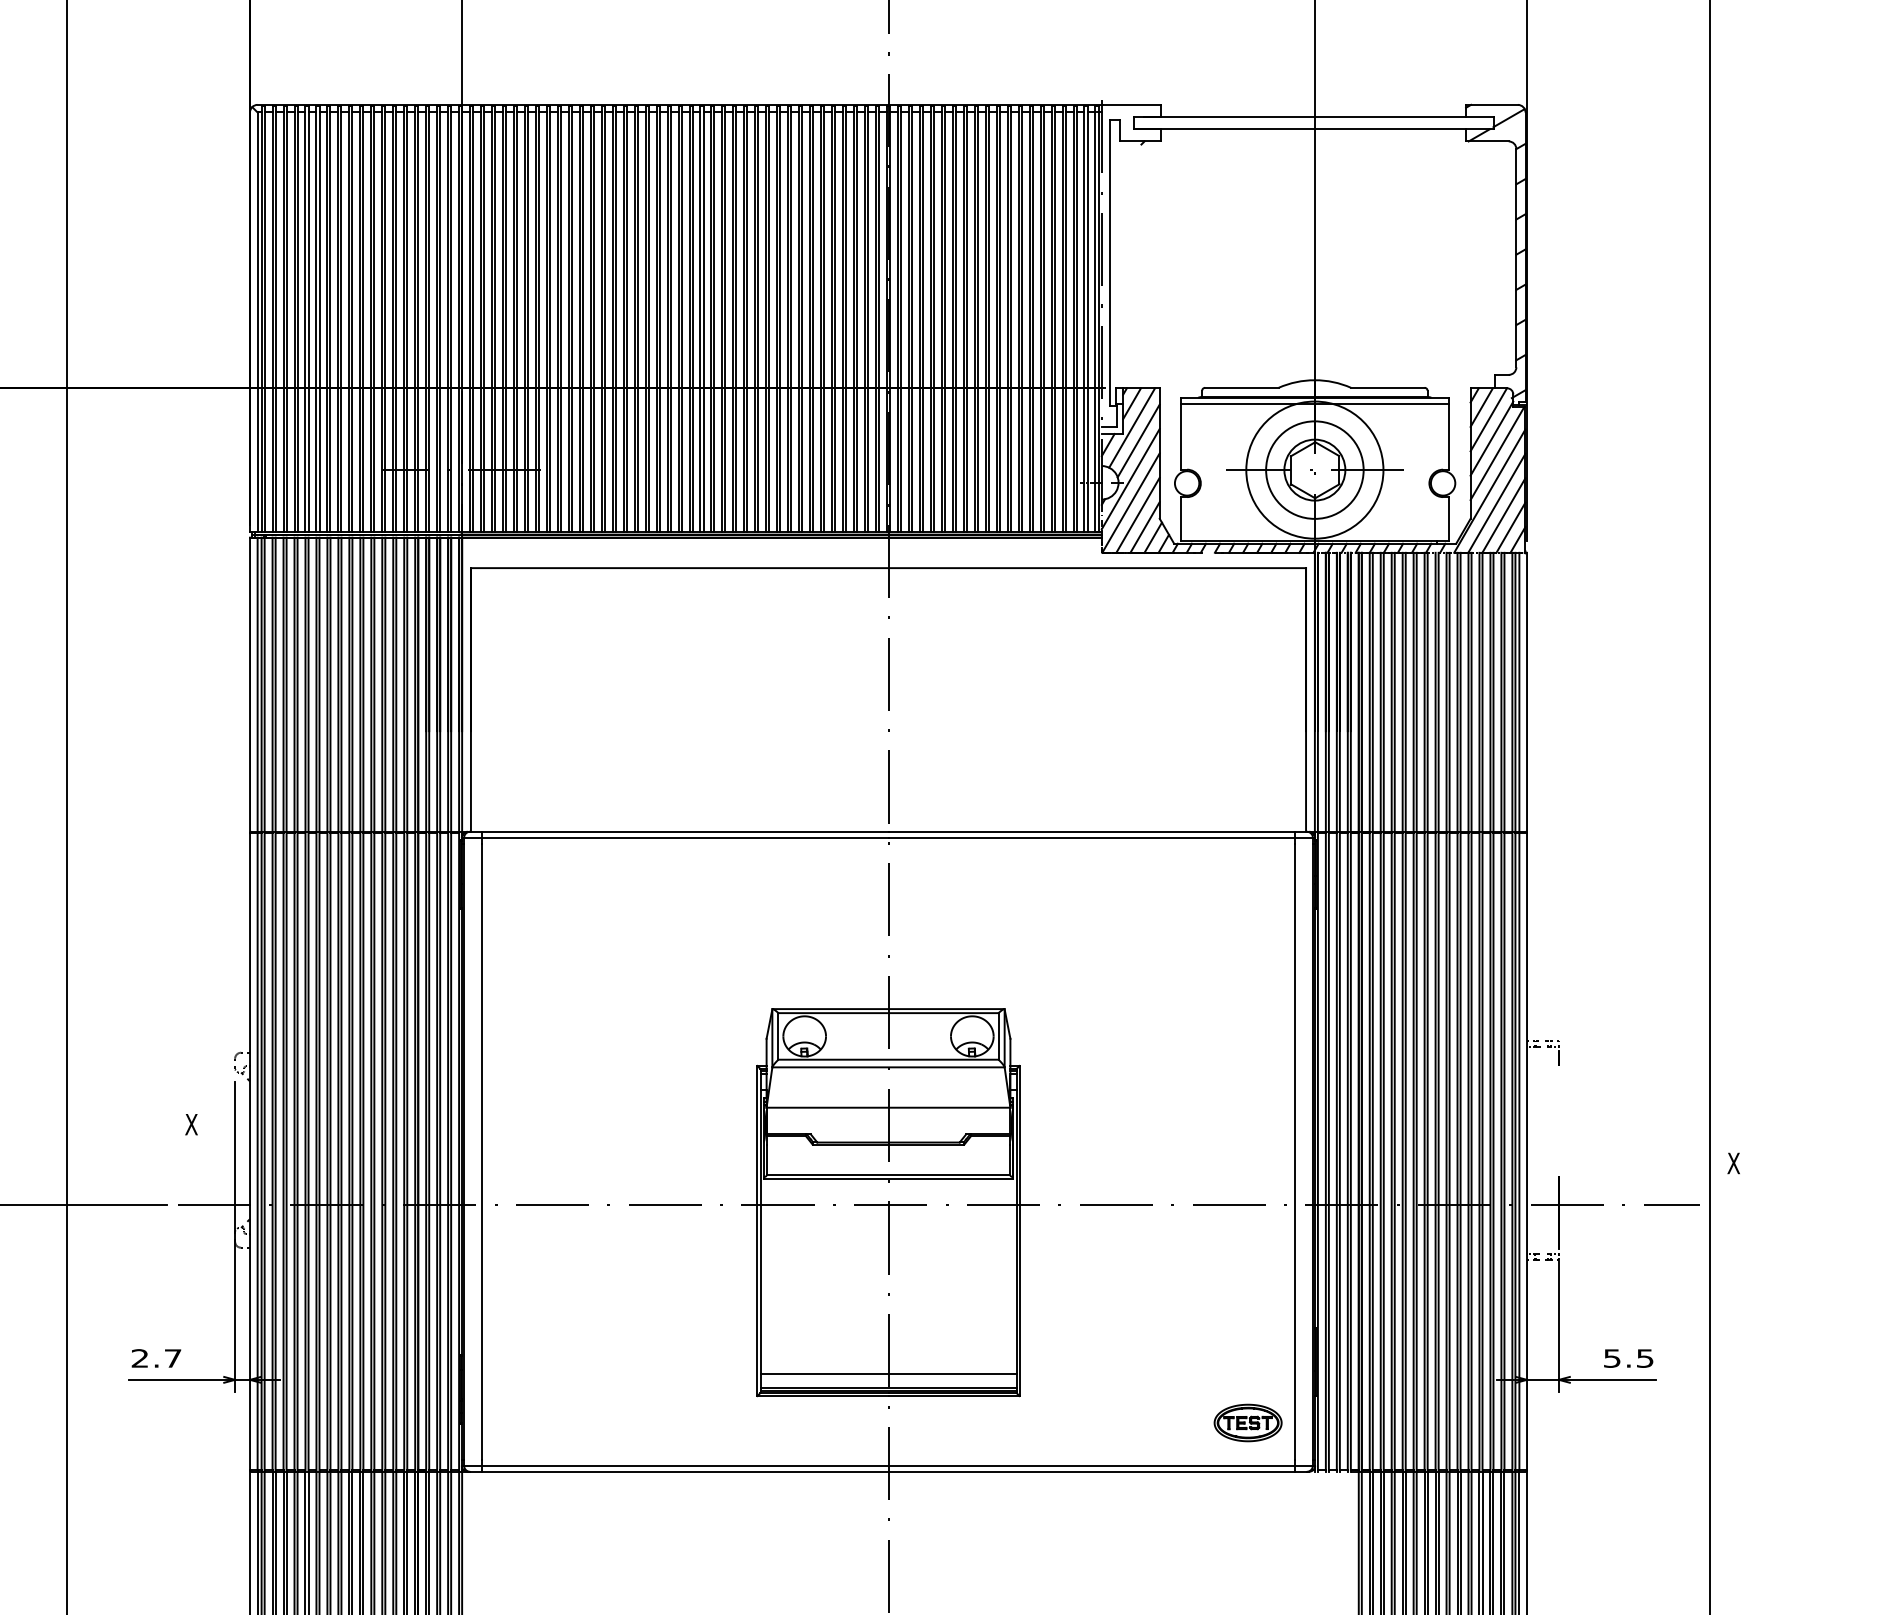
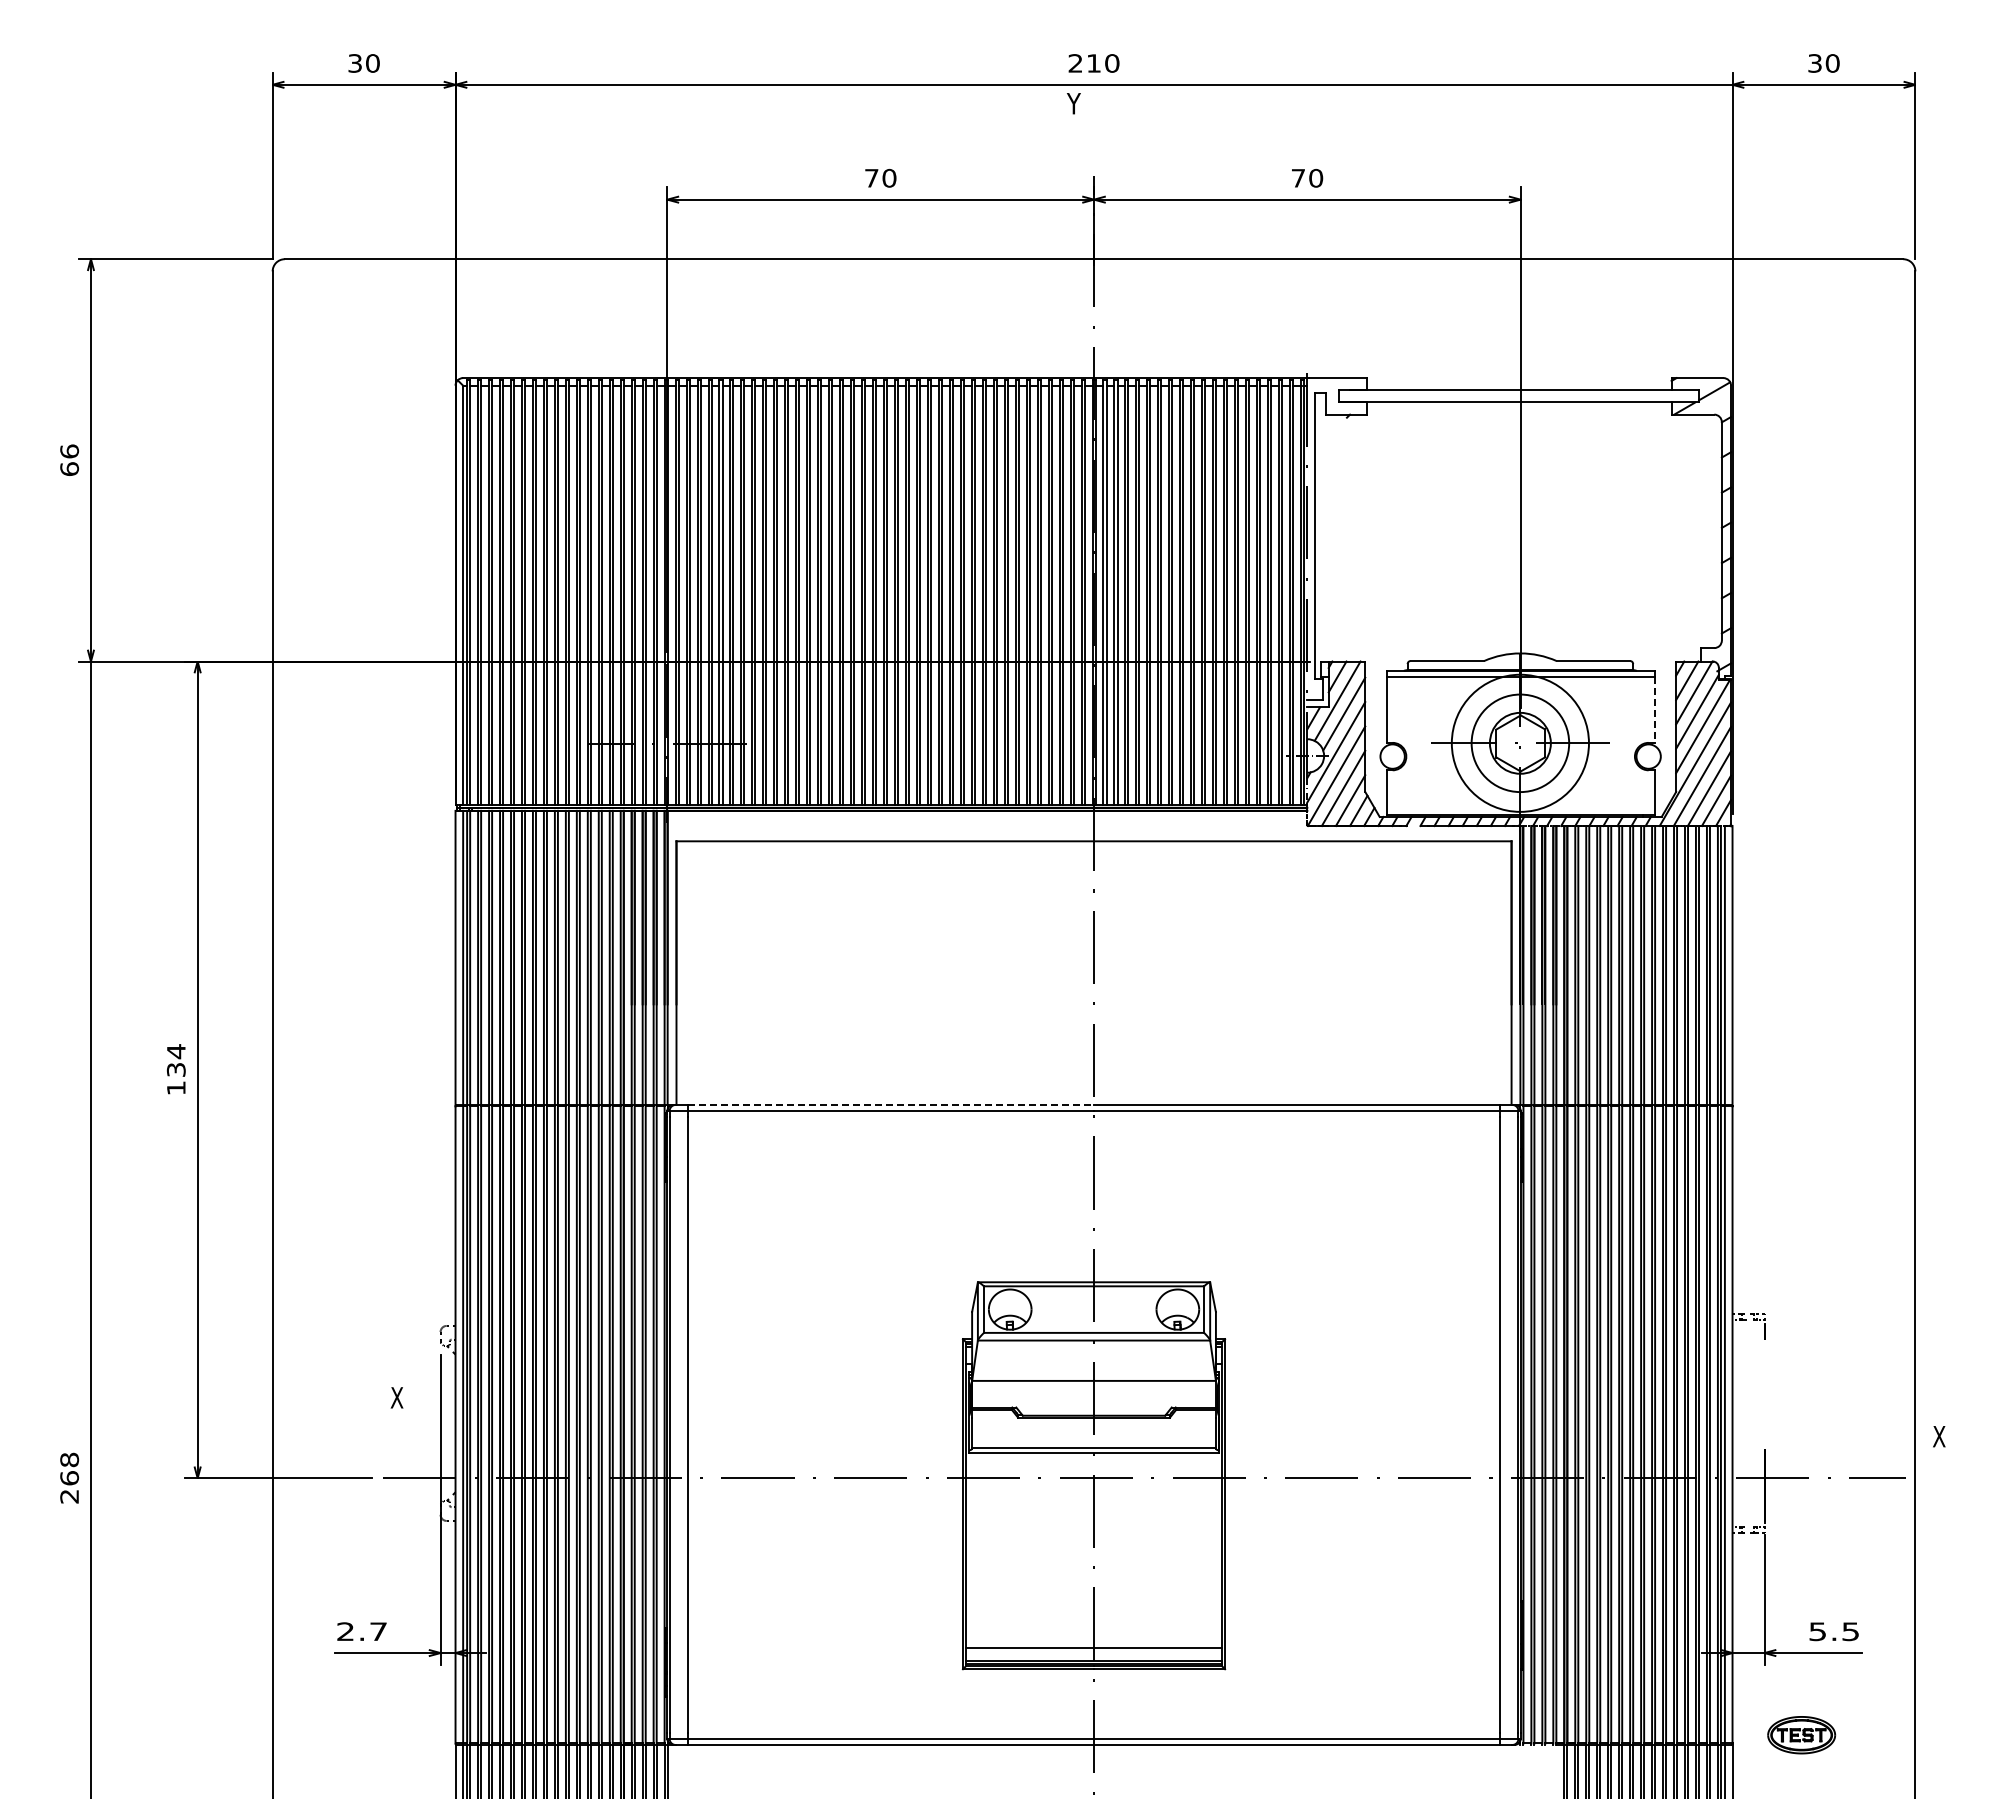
line: (1448, 437) -> (1654, 710), solid -> dashed
line: (685, 831) -> (891, 1104), solid -> dashed
part: (1247, 1423) -> (1801, 1735), moved

